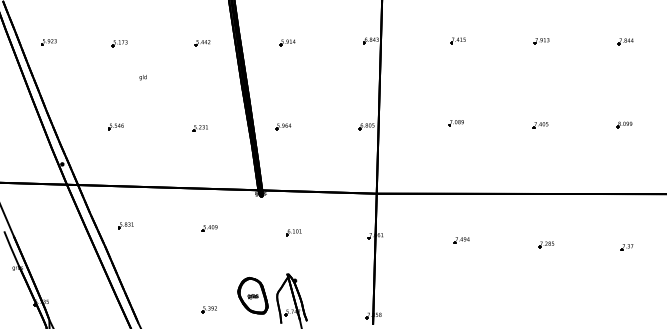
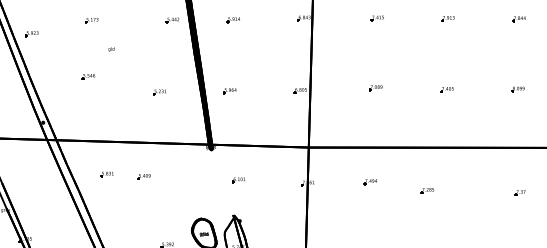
part: (48, 42) -> (31, 34), moved
part: (202, 43) -> (172, 20), moved
part: (115, 126) -> (88, 76), moved
part: (125, 225) -> (106, 174), moved
part: (209, 228) -> (143, 176), moved
part: (461, 240) -> (370, 181), moved
part: (546, 244) -> (427, 190), moved

